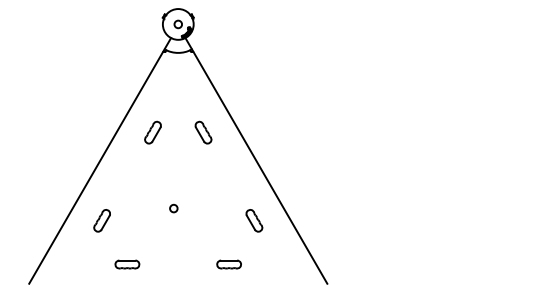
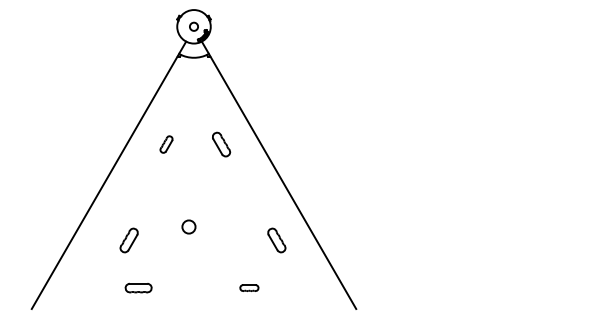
part: (153, 132) -> (166, 144), size x0.7
circle: (174, 208) -> (189, 227), size x1.6
part: (101, 220) -> (128, 240), moved
part: (229, 263) -> (249, 287), size x0.7

